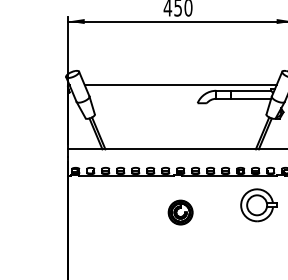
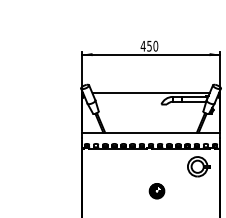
part: (179, 213) -> (156, 191), moved

